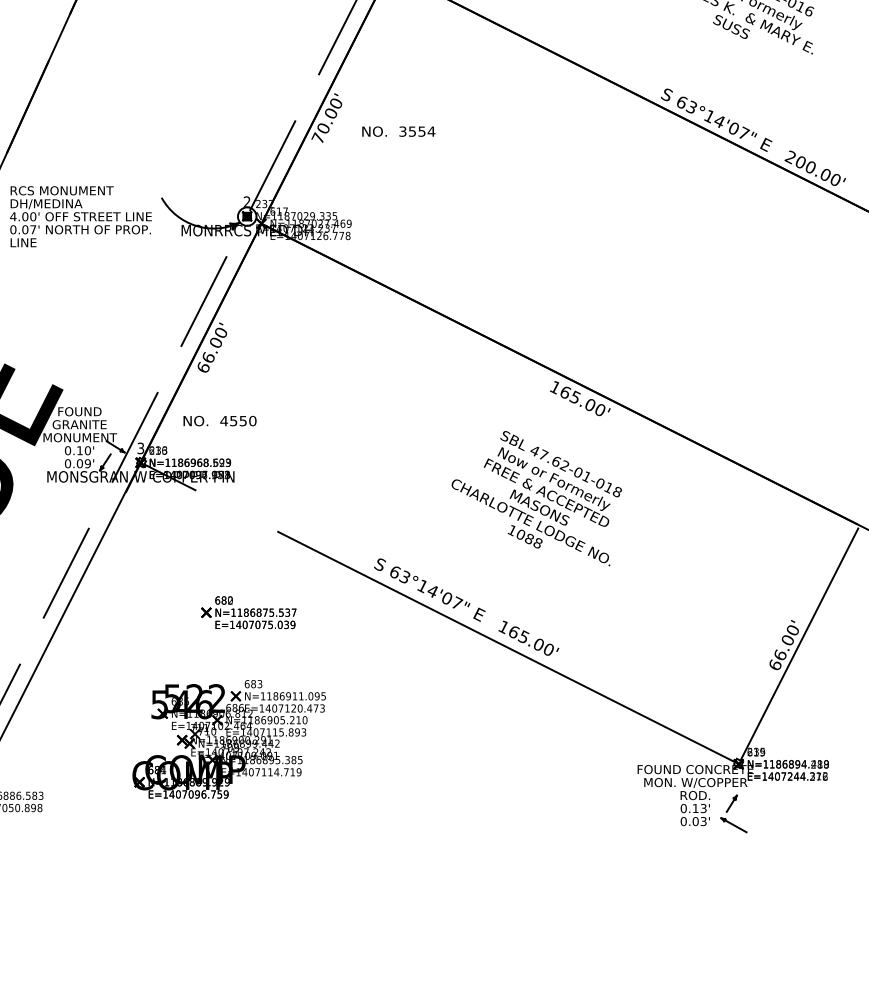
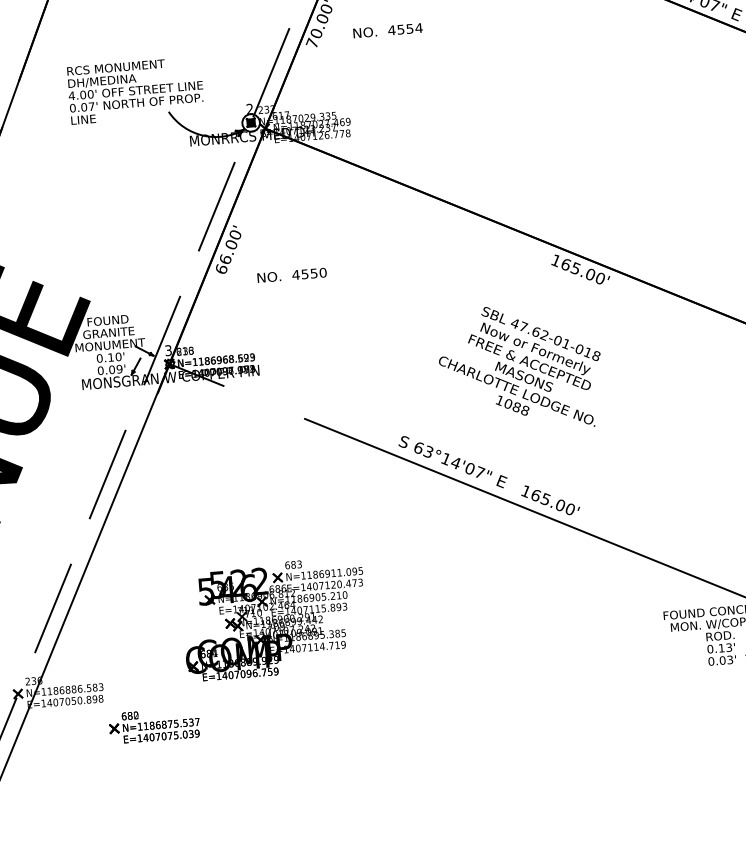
text: (402, 131) -> (391, 30), 3554 -> 4554
text: (80, 216) -> (135, 90), moved
text: (219, 421) -> (291, 275), moved
text: (536, 498) -> (520, 368), moved
part: (248, 612) -> (154, 725), moved

